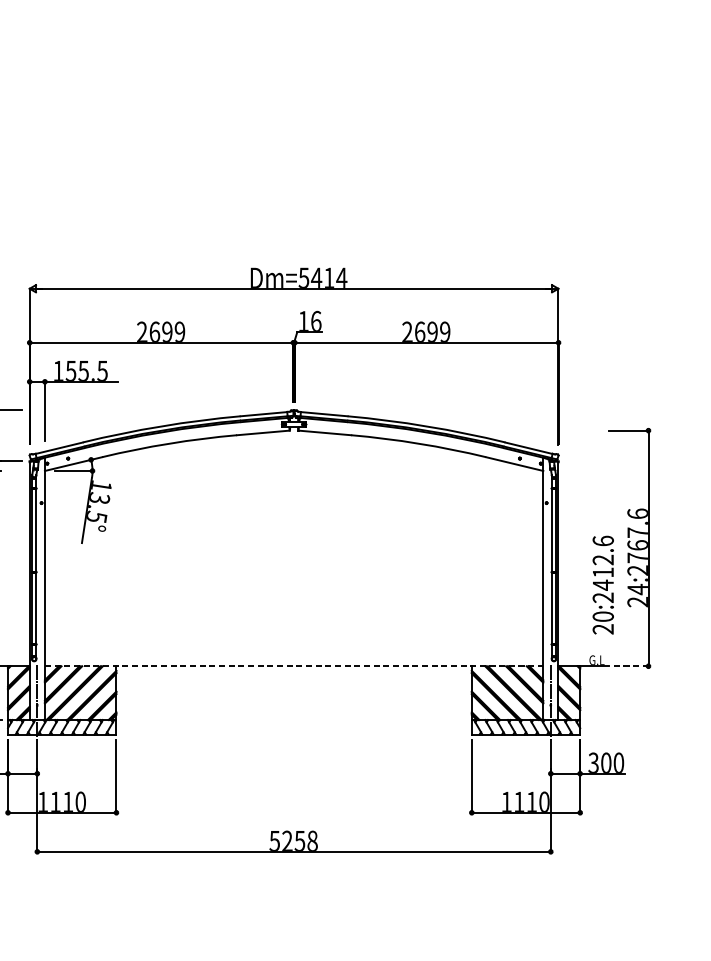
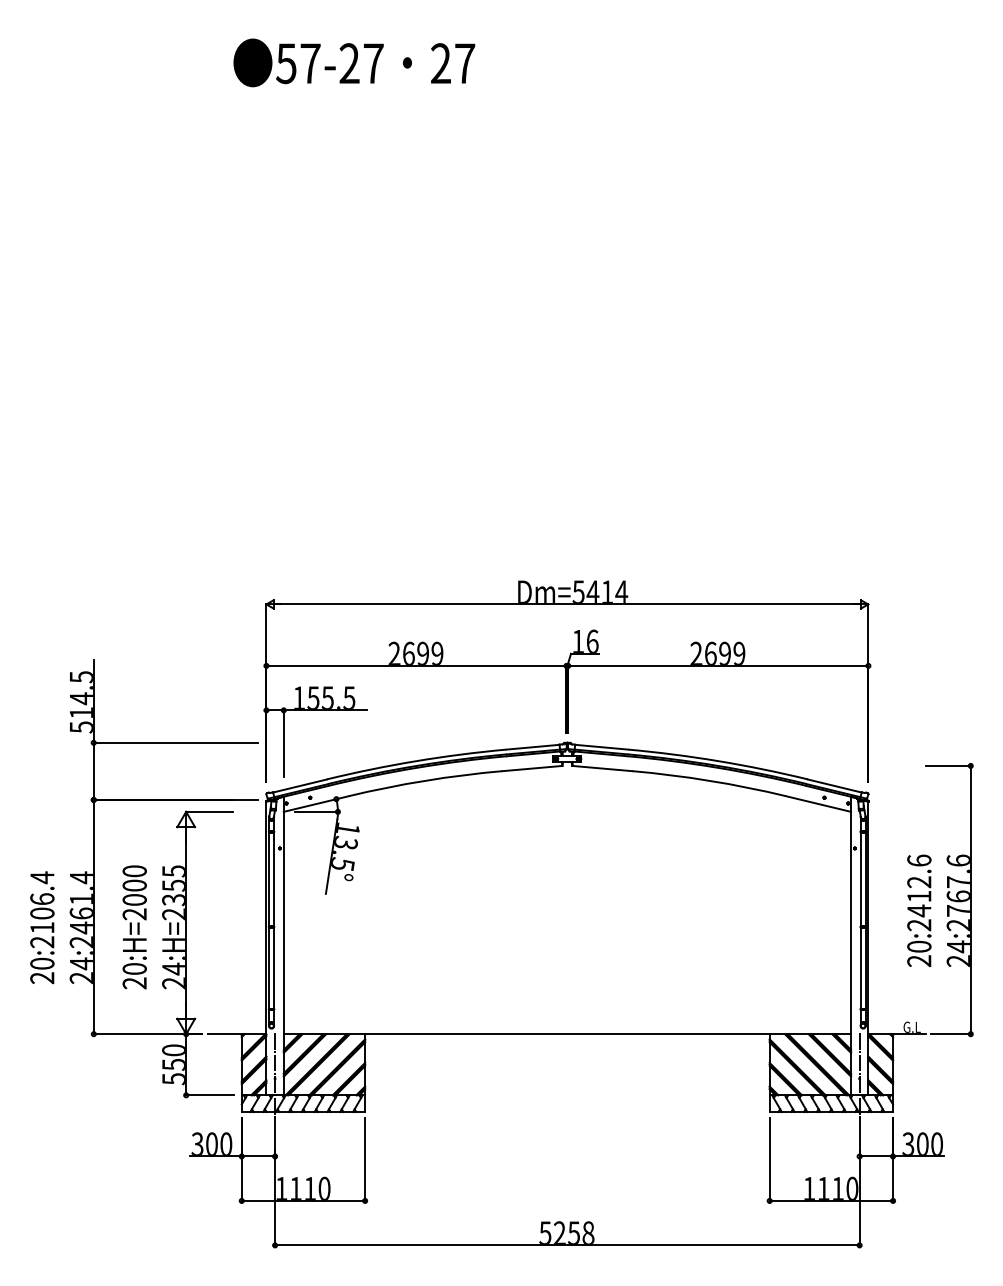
text: (603, 584) -> (919, 910), moved
line: (294, 666) -> (567, 1034), dashed -> solid
line: (631, 666) -> (951, 1034), dashed -> solid

